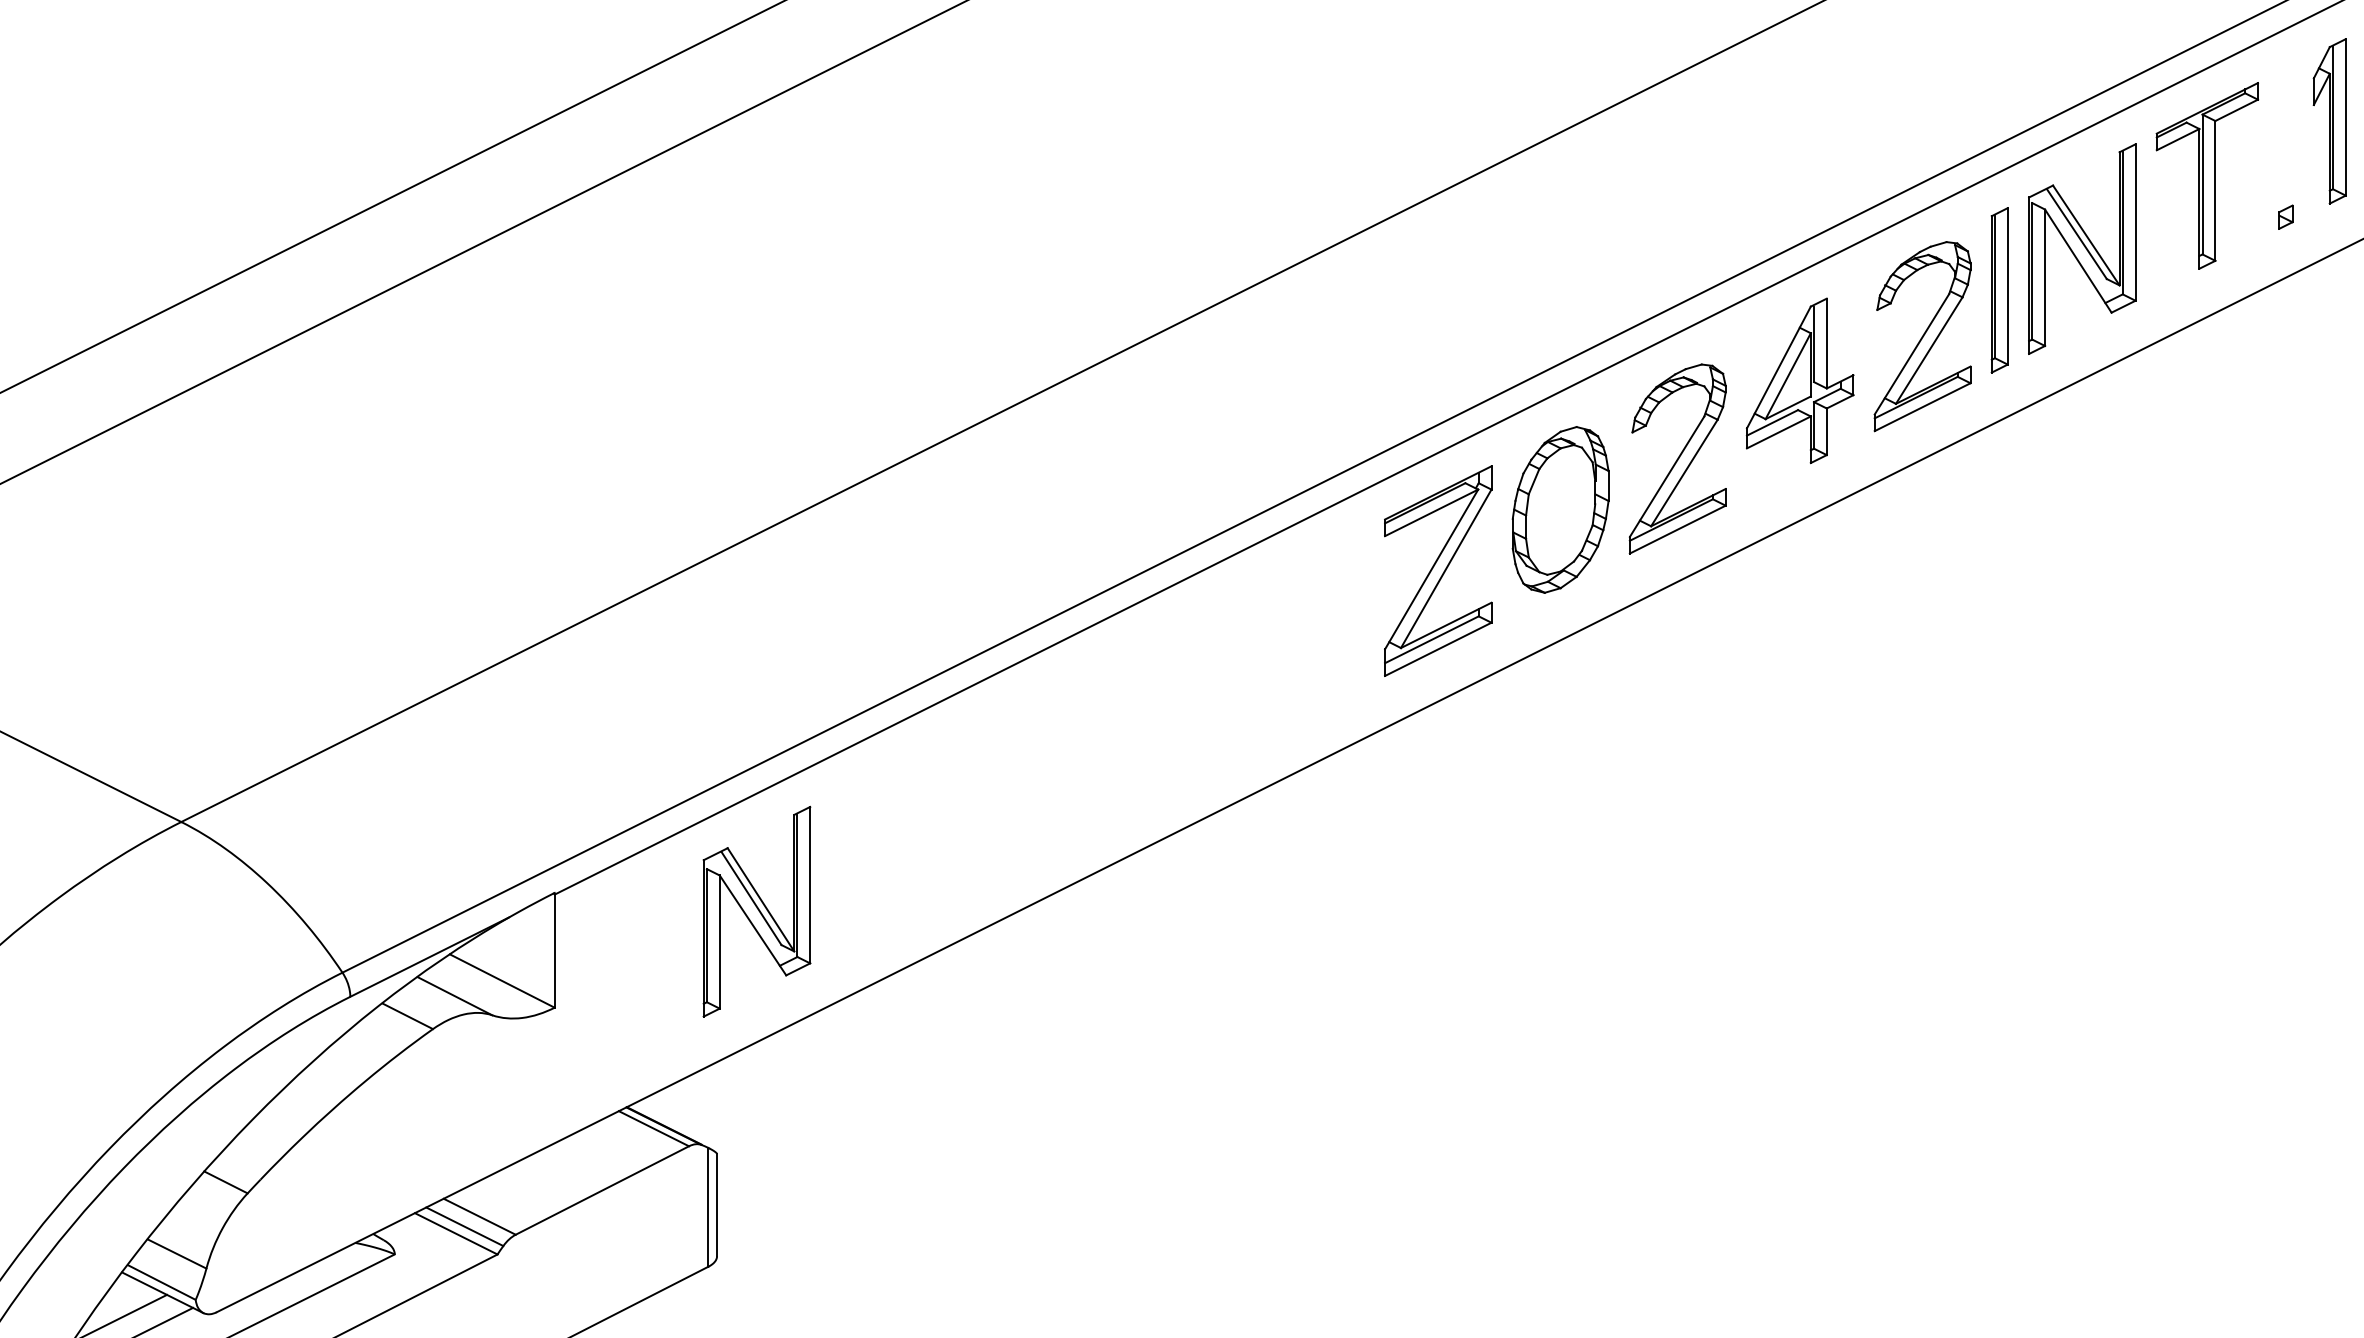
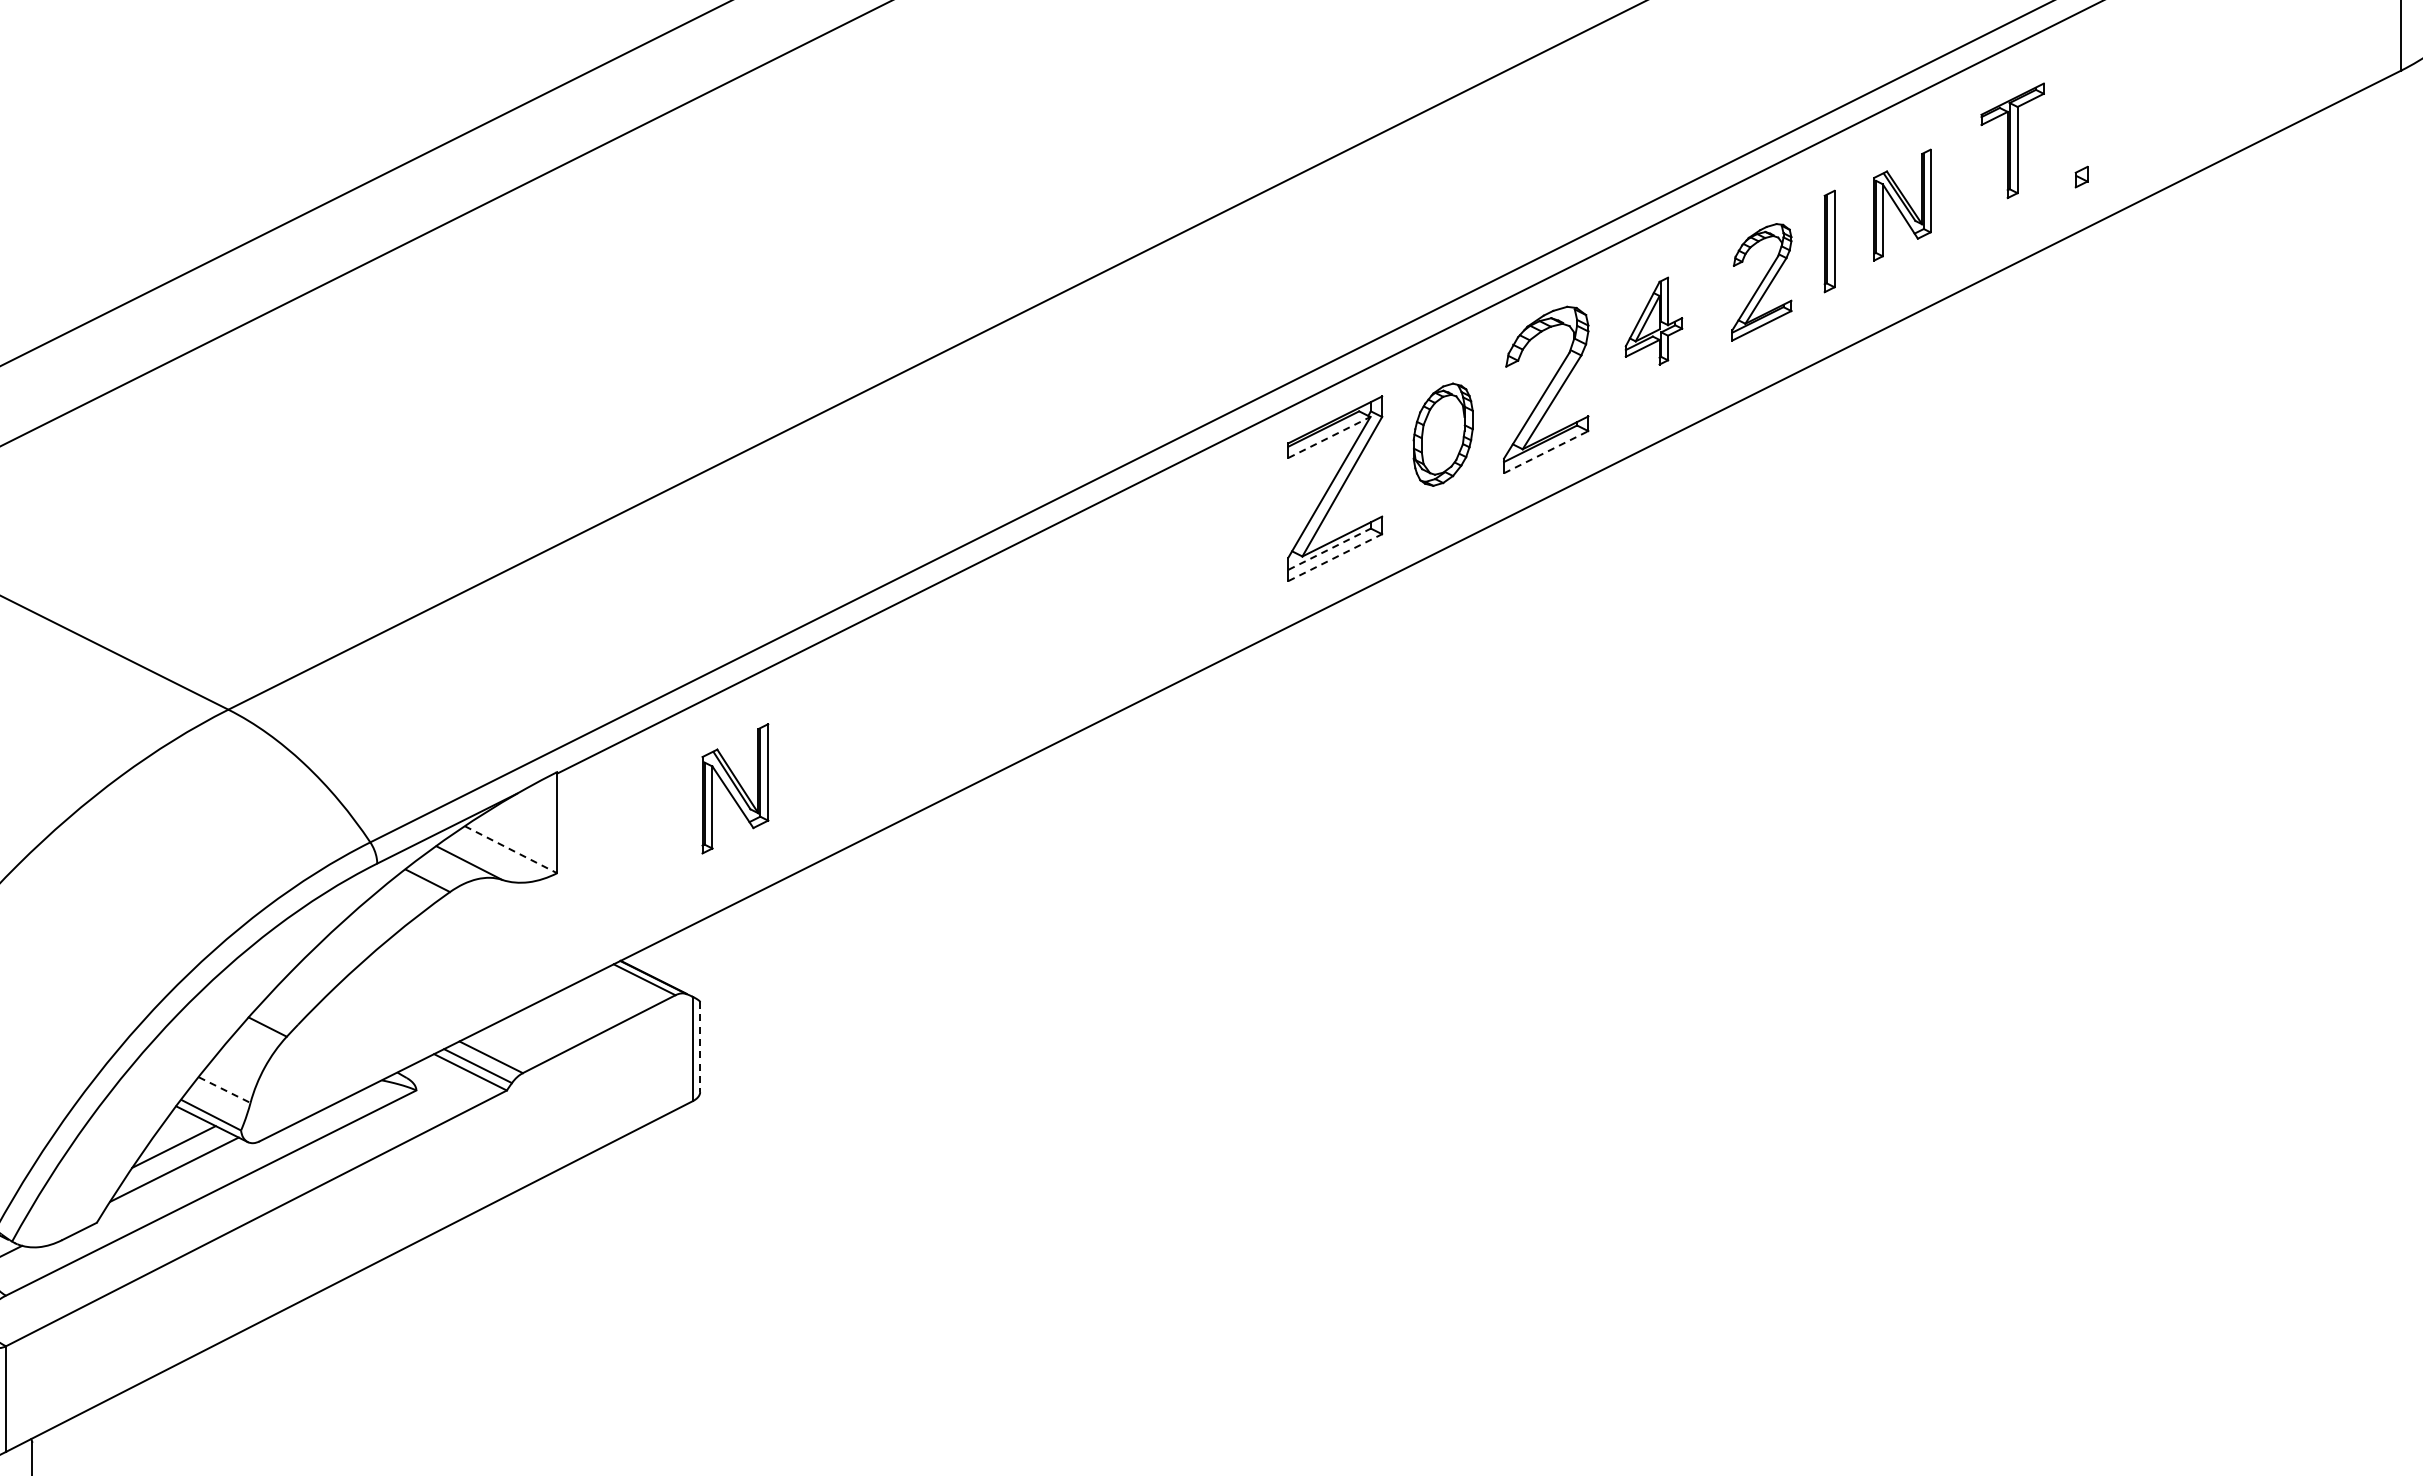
part: (2329, 121) -> (2120, 92), removed
part: (2207, 175) -> (2012, 140), size x0.7
part: (2082, 248) -> (1902, 204), size x0.6
part: (1999, 290) -> (1829, 241), size x0.7
part: (1922, 336) -> (1761, 282), size x0.7
part: (1799, 380) -> (1653, 320), size x0.6
part: (1561, 509) -> (1443, 434), size x0.7
line: (1431, 512) -> (1329, 437), solid -> dashed
line: (1678, 529) -> (1546, 452), solid -> dashed
line: (1432, 640) -> (1330, 549), solid -> dashed
line: (1438, 649) -> (1335, 557), solid -> dashed
part: (757, 911) -> (735, 788), size x0.7
line: (502, 980) -> (511, 849), solid -> dashed
line: (717, 1205) -> (700, 1047), solid -> dashed
line: (176, 1254) -> (224, 1090), solid -> dashed

